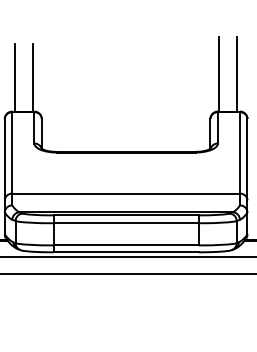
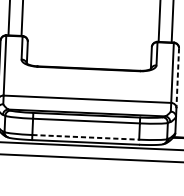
line: (247, 159) -> (177, 78), solid -> dashed
line: (126, 245) -> (86, 137), solid -> dashed

